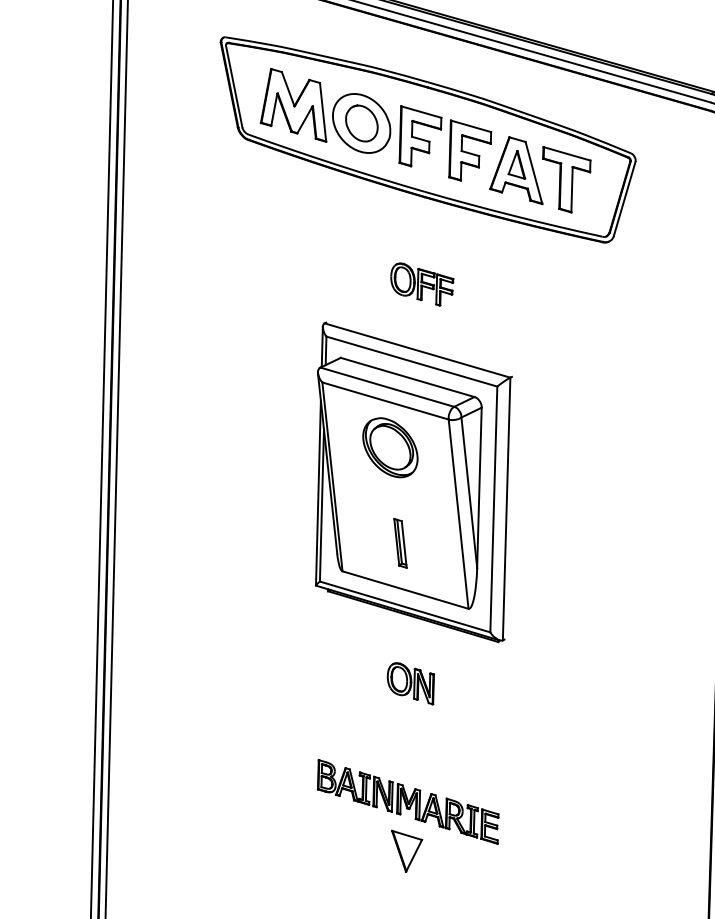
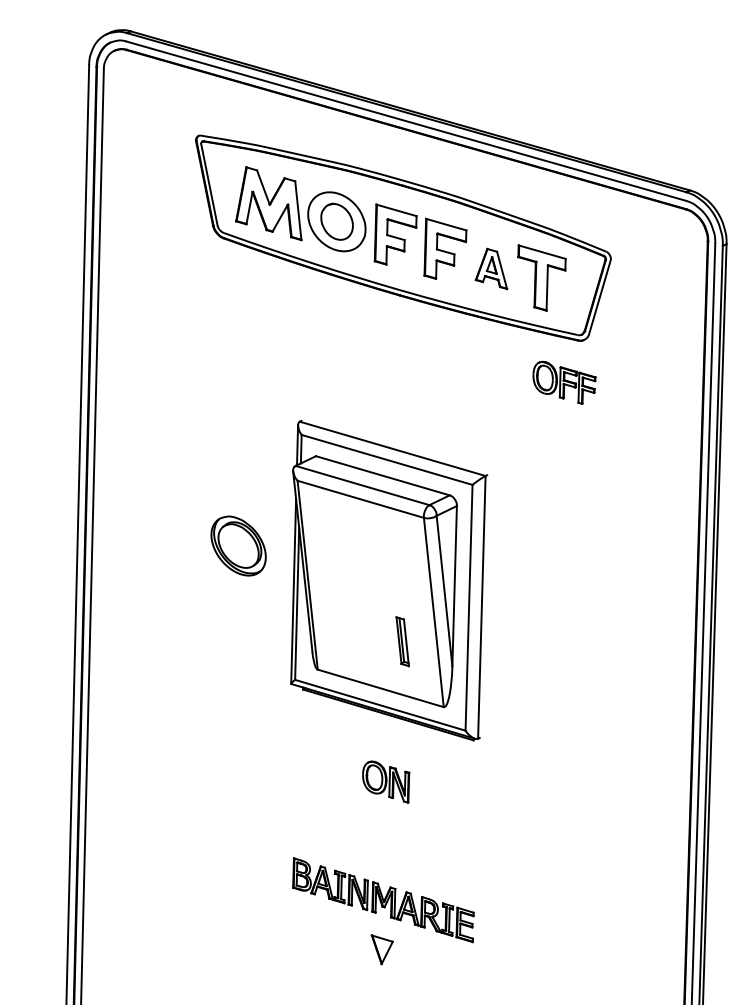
part: (516, 170) -> (491, 268), size x0.6
part: (422, 284) -> (564, 382), moved
part: (390, 447) -> (238, 545), moved
part: (400, 543) -> (402, 641), moved
part: (407, 851) -> (382, 949), size x0.7

